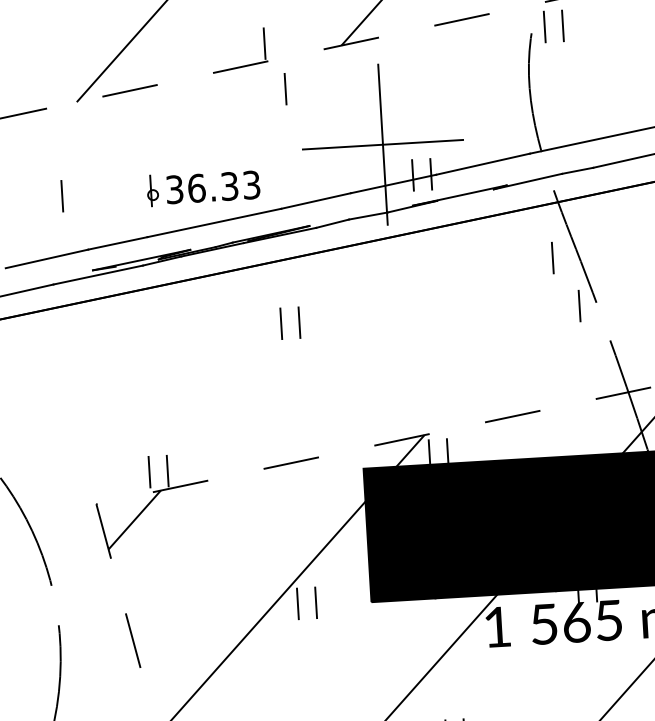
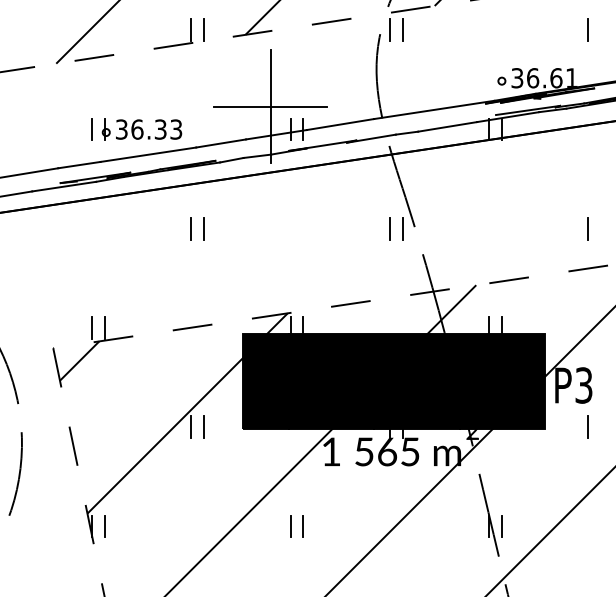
line: (284, 88) -> (203, 29), moved
line: (61, 196) -> (91, 129), moved
line: (552, 257) -> (389, 228), moved

